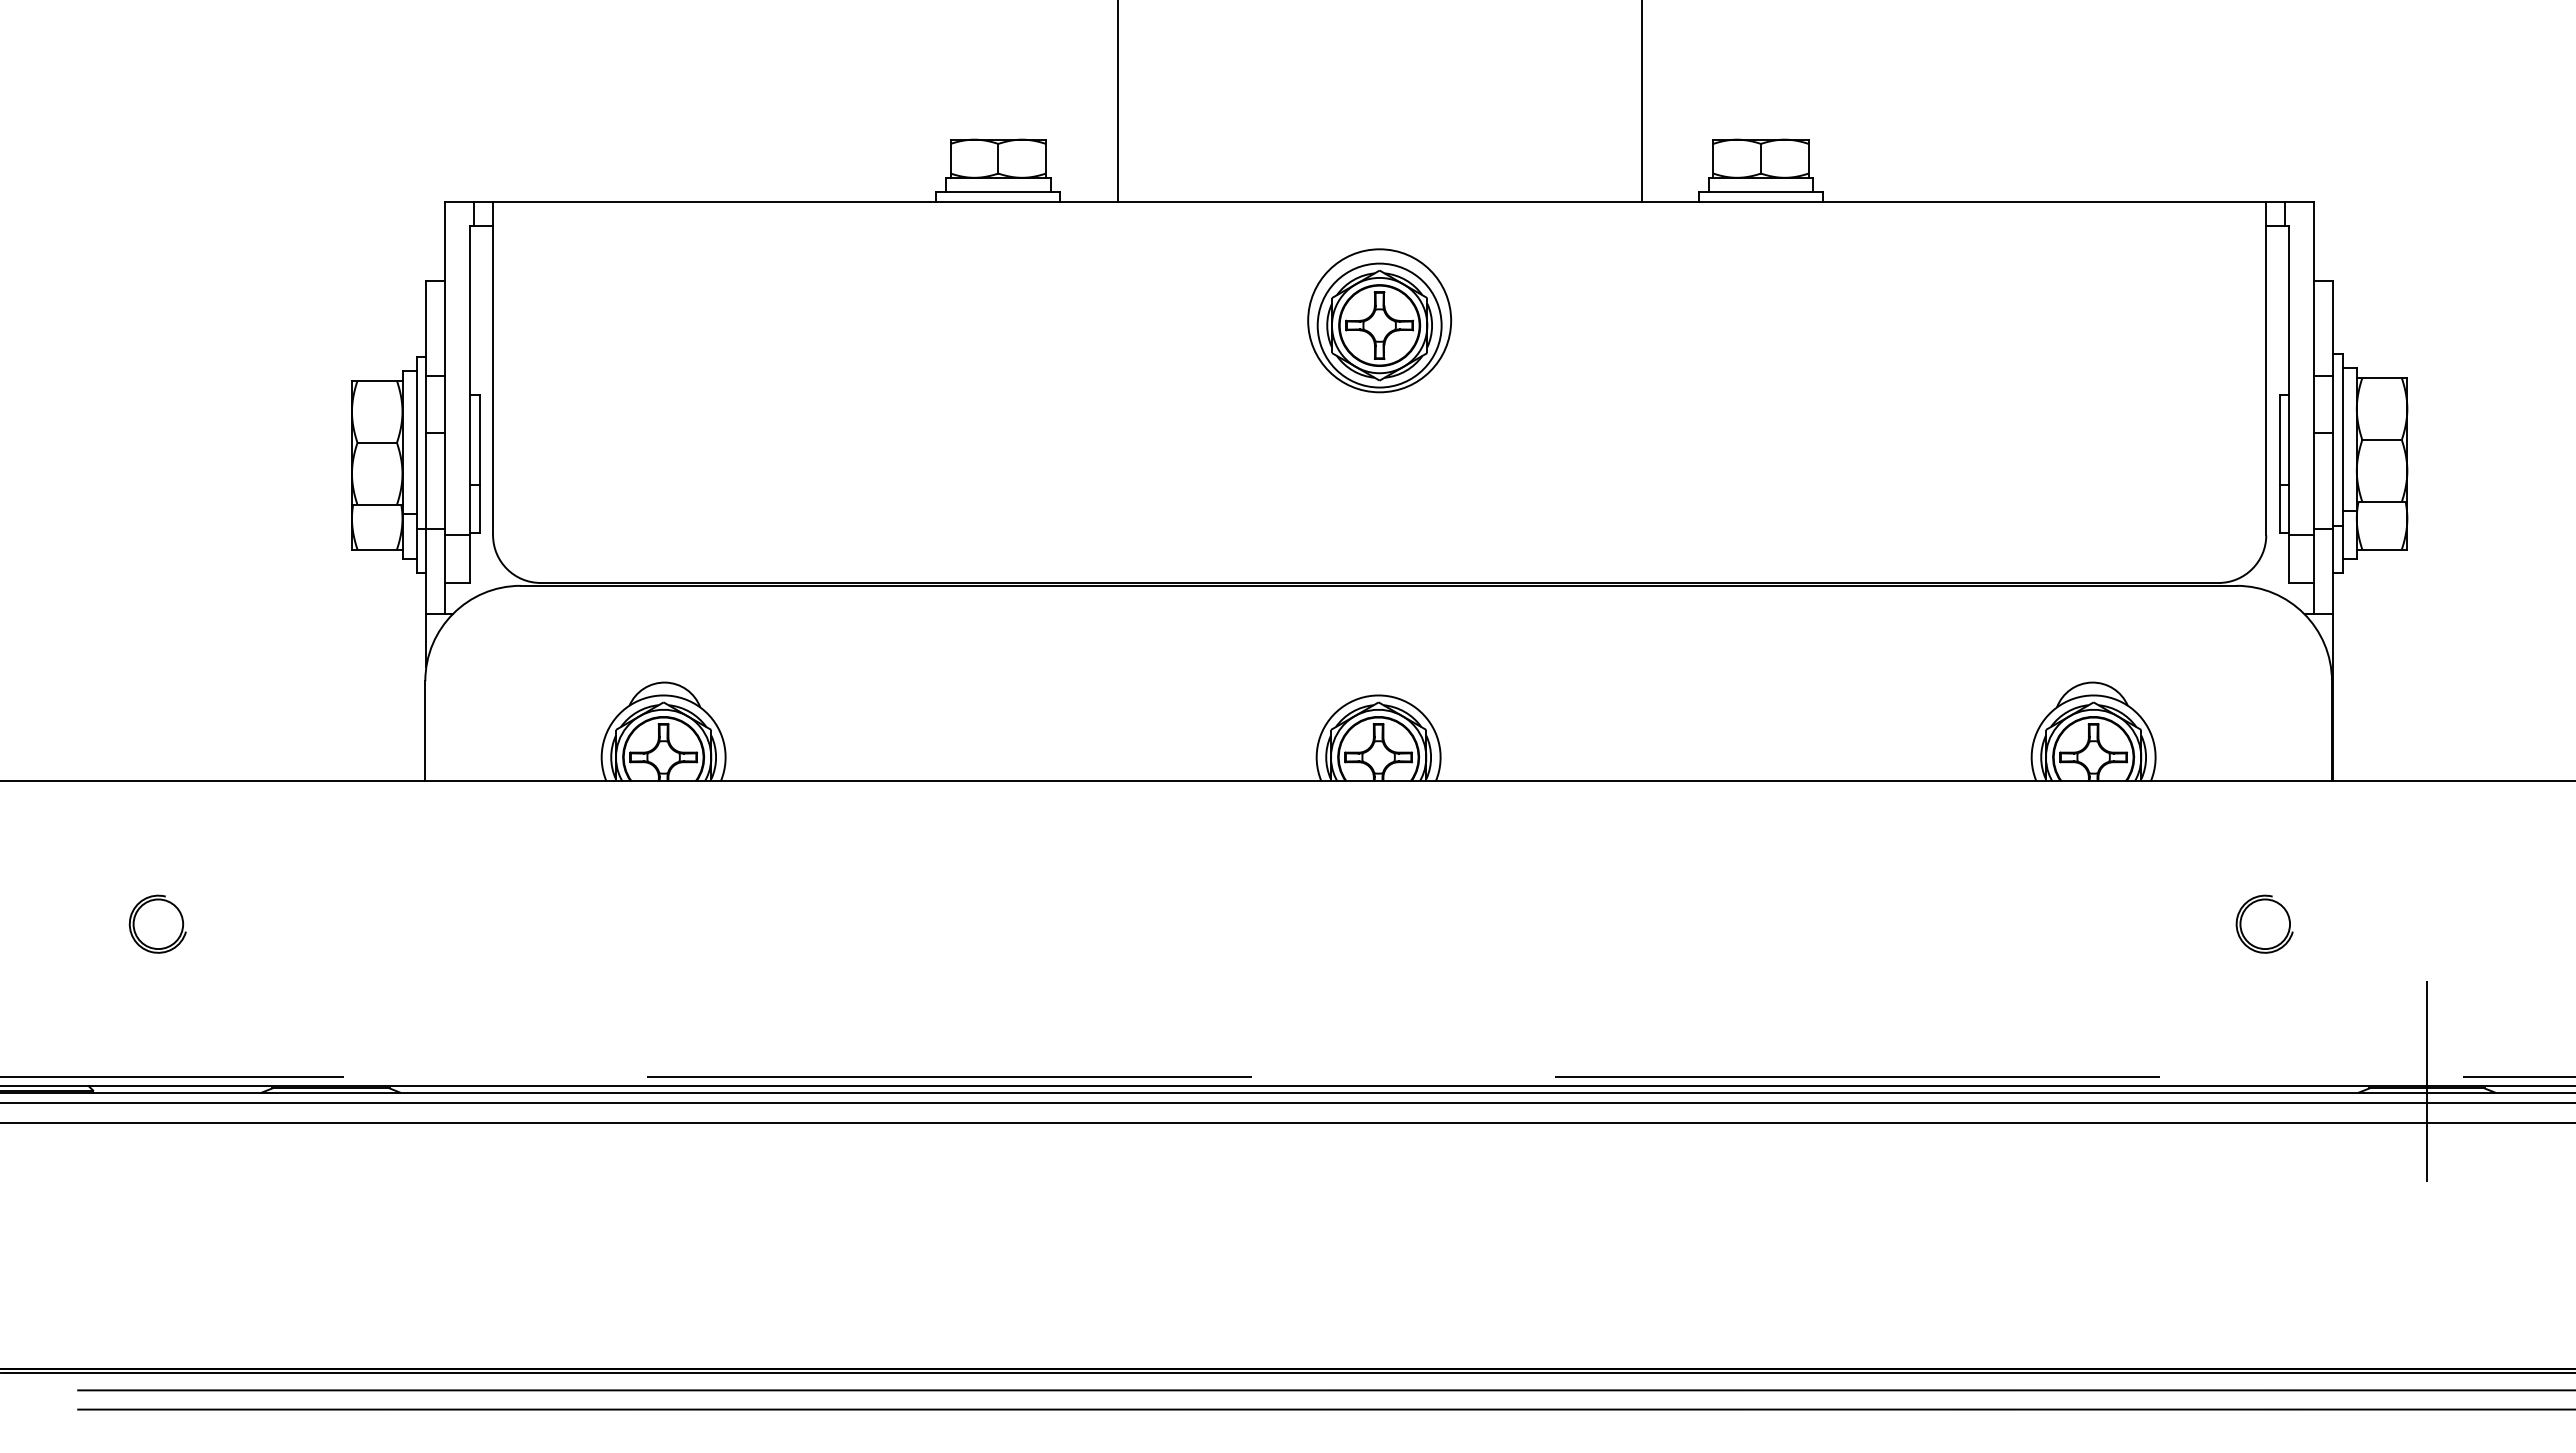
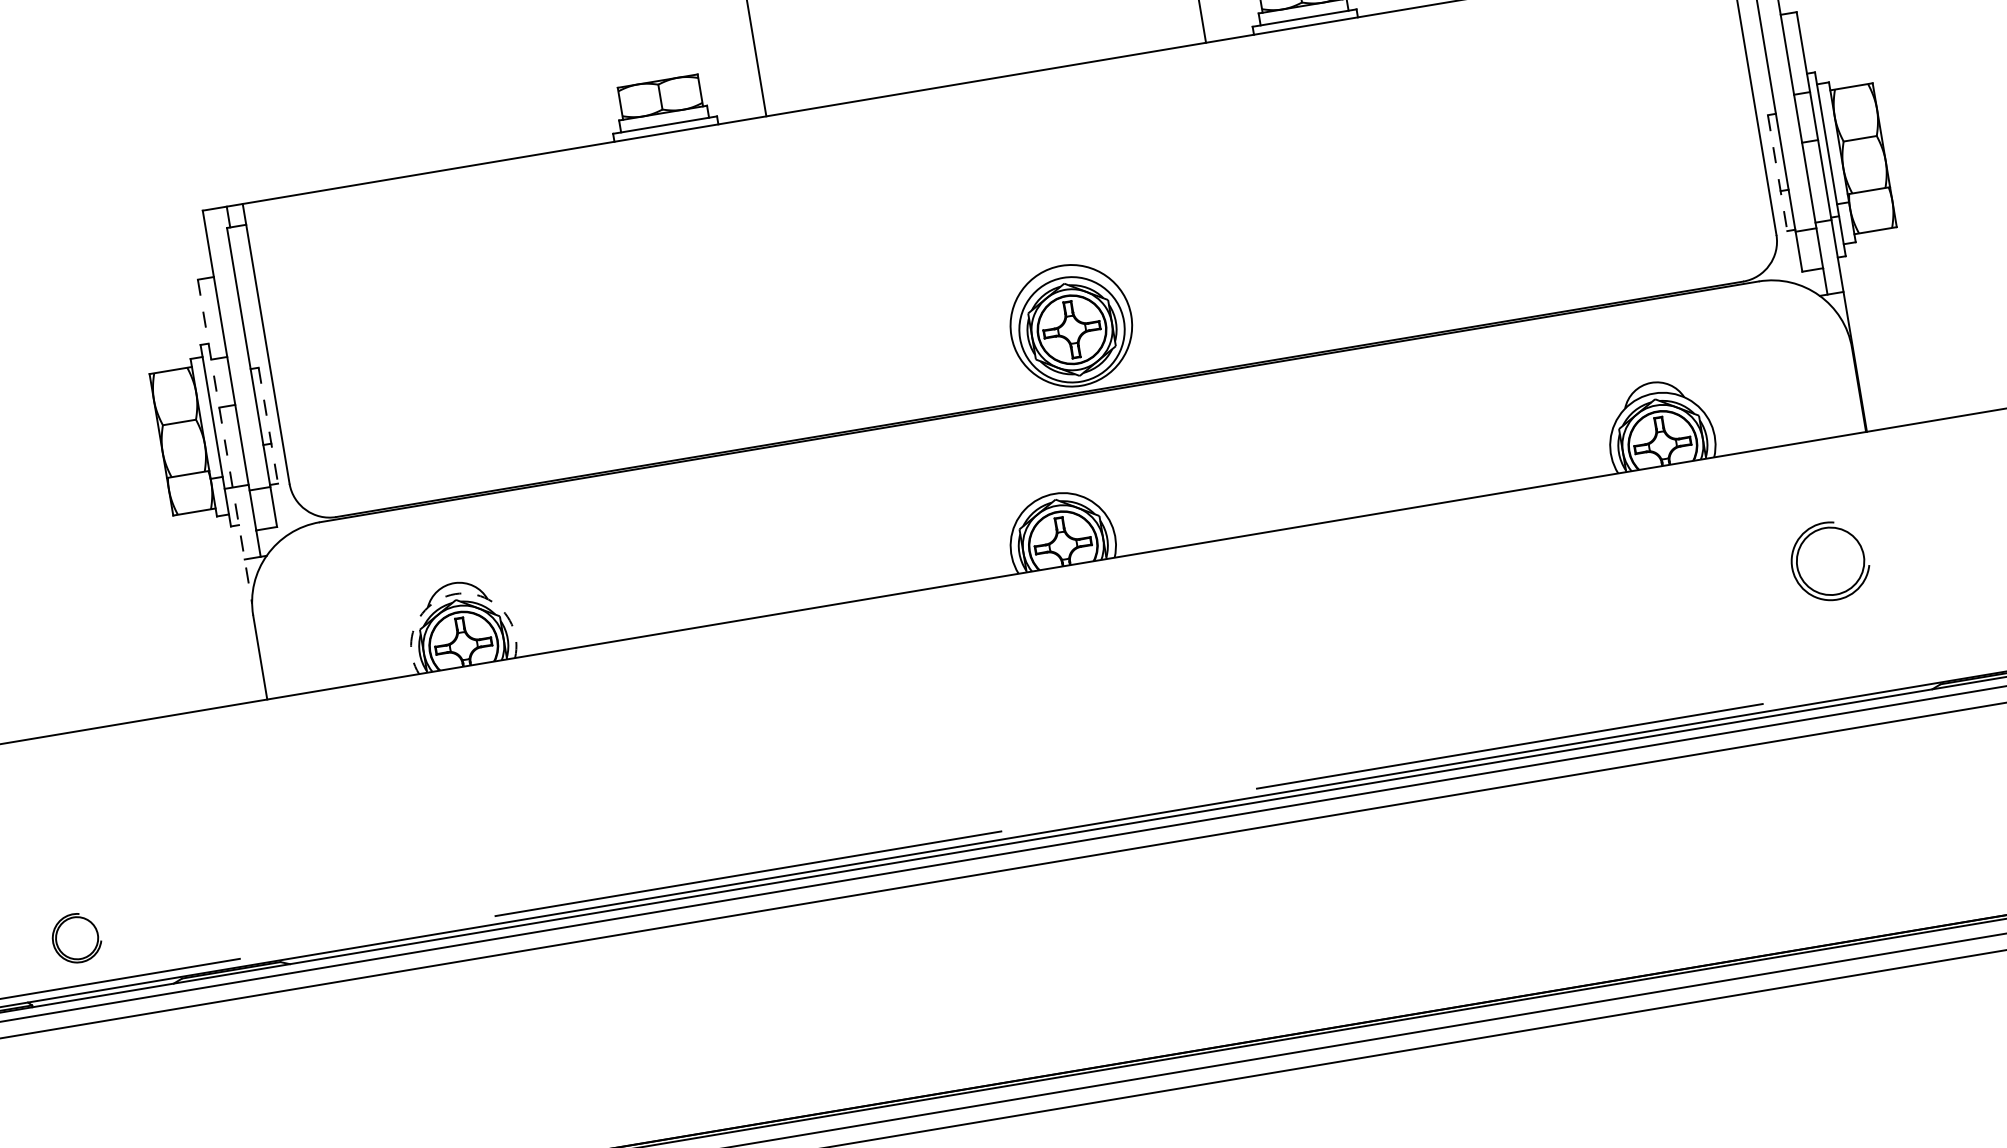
part: (1379, 320) -> (1071, 325), moved
line: (479, 464) -> (268, 426), solid -> dashed
line: (2279, 464) -> (1777, 173), solid -> dashed
line: (426, 474) -> (225, 442), solid -> dashed
arc: (663, 695) -> (454, 594), solid -> dashed
part: (157, 923) -> (76, 937), moved
part: (2264, 923) -> (1829, 560), size x1.6
line: (2427, 1081) -> (1988, 670), removed

